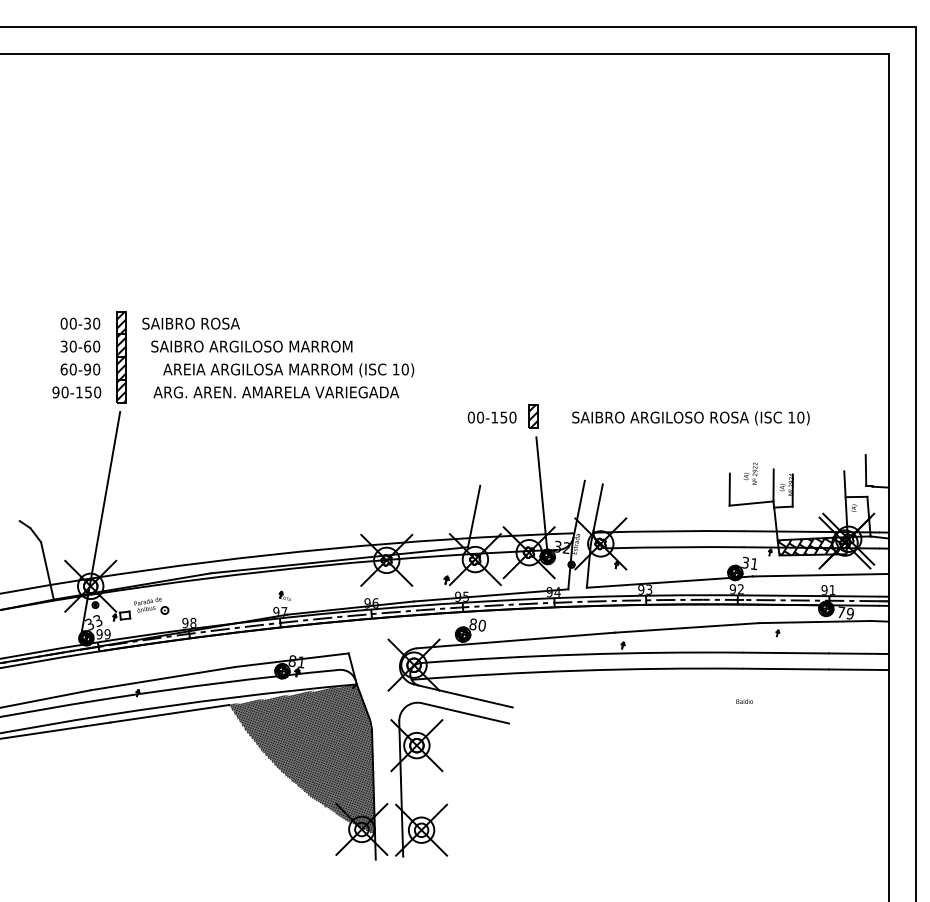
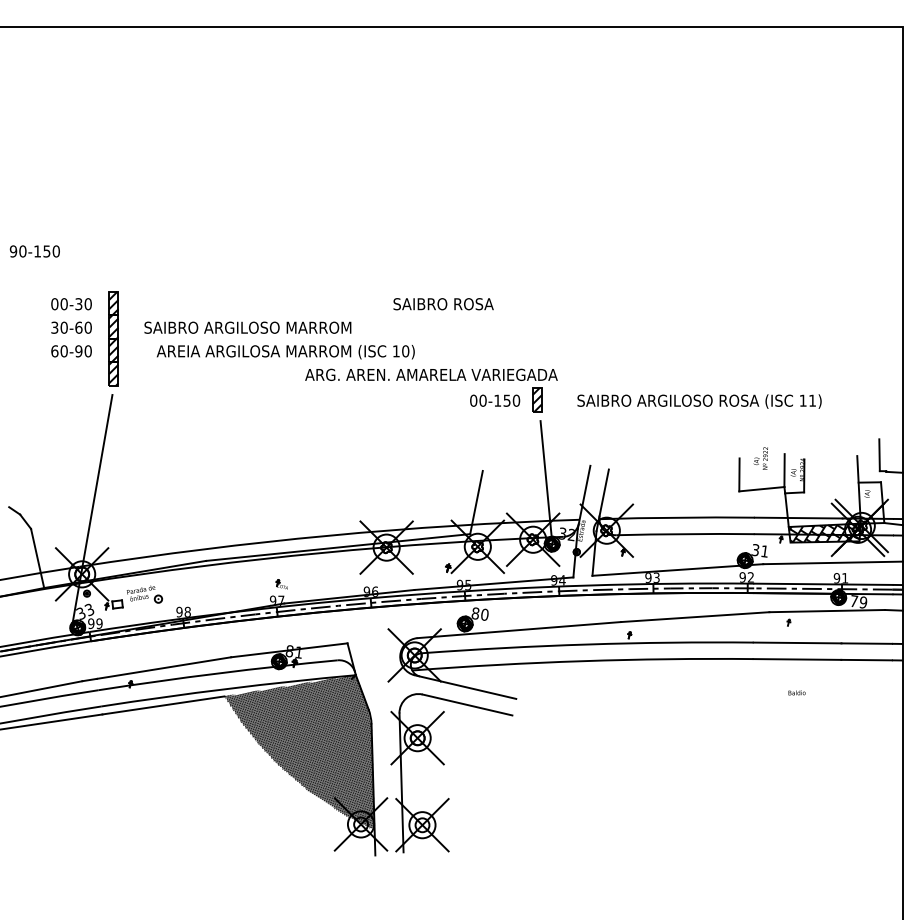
text: (190, 323) -> (442, 304), moved
text: (76, 392) -> (34, 251), moved
text: (275, 392) -> (430, 374), moved
text: (800, 417) -> (812, 400), 10) -> 11)
text: (744, 701) -> (796, 692), moved

